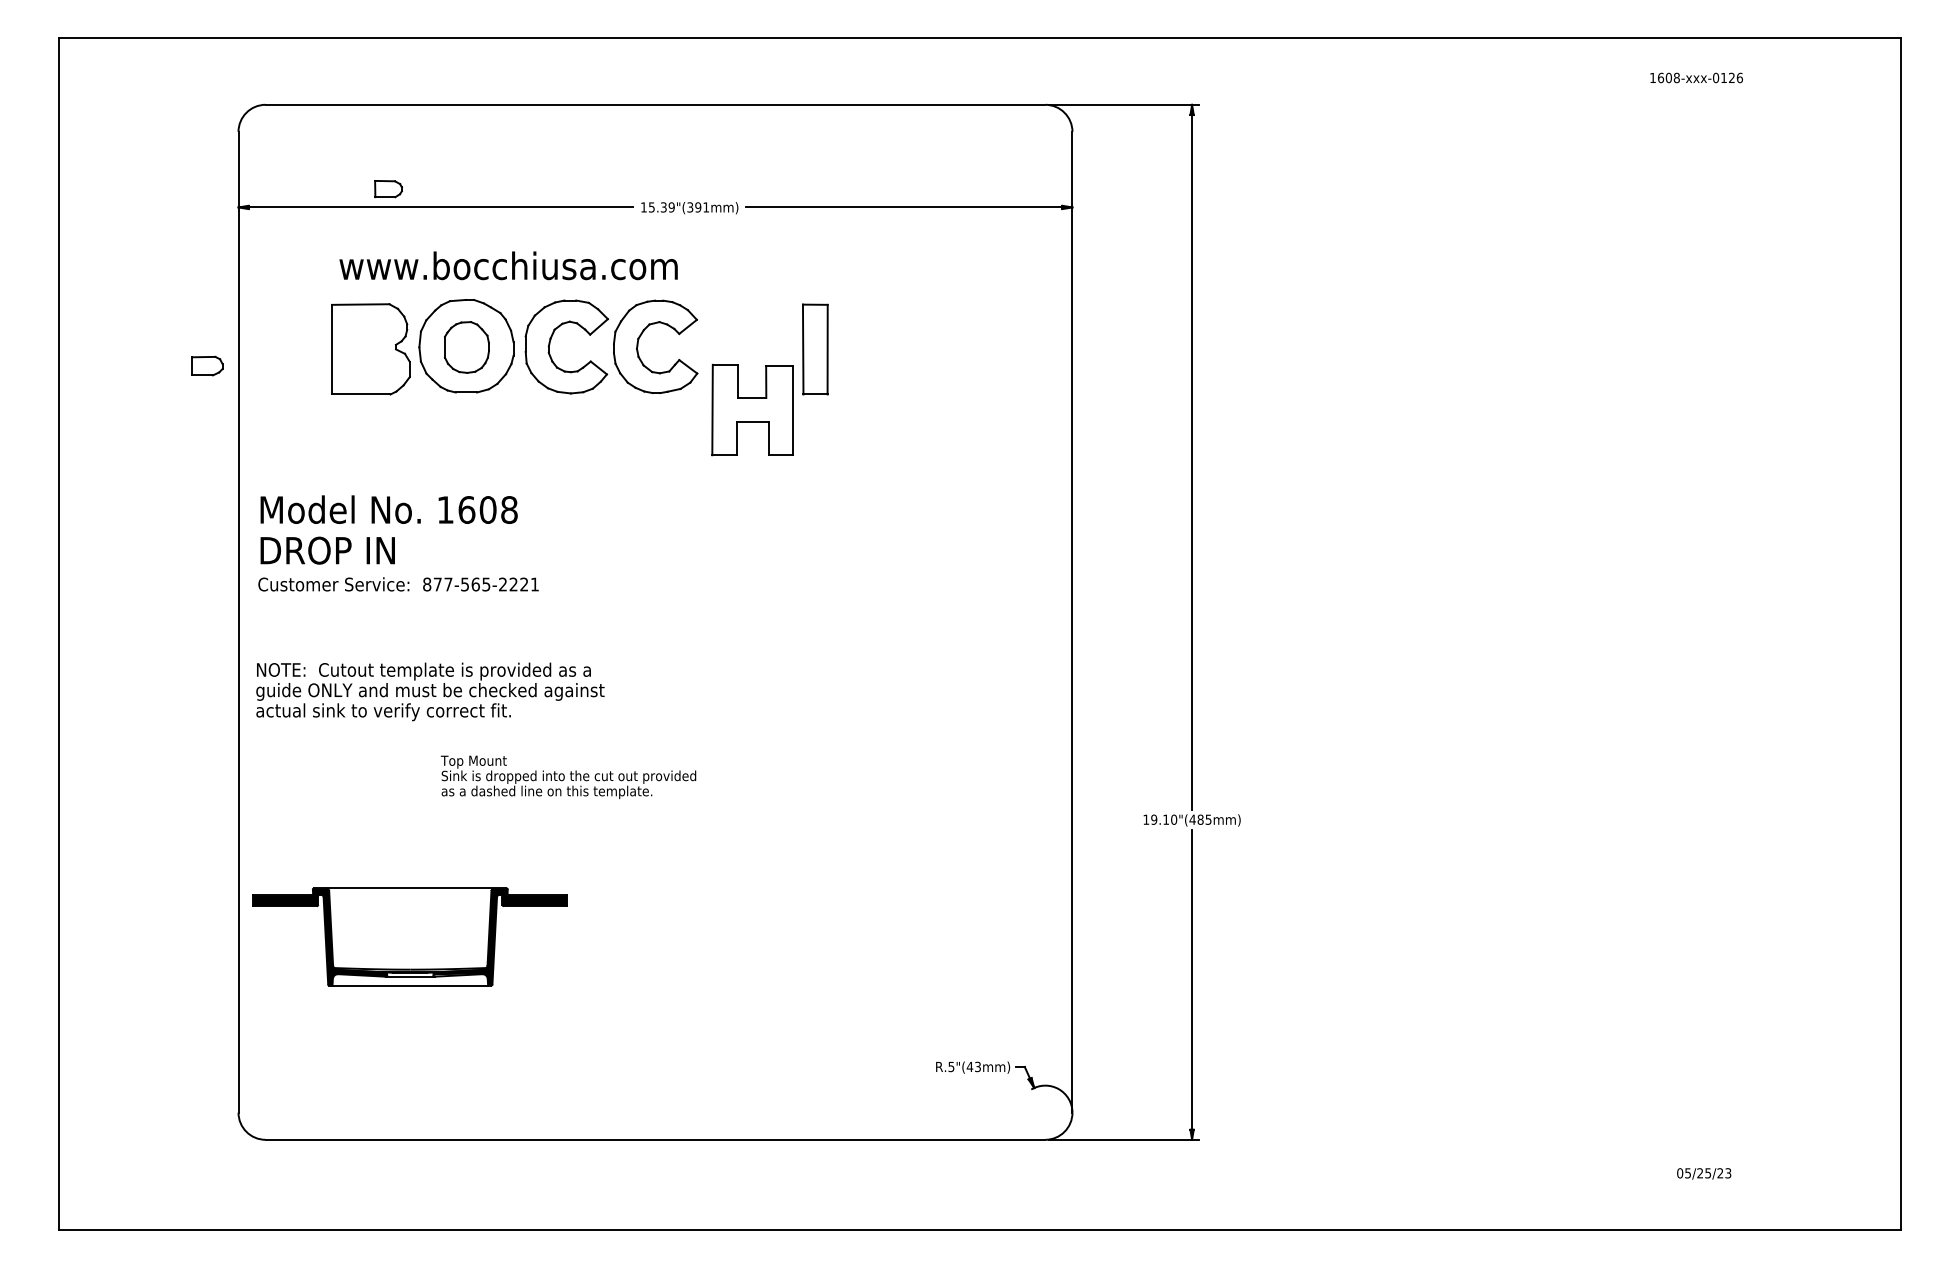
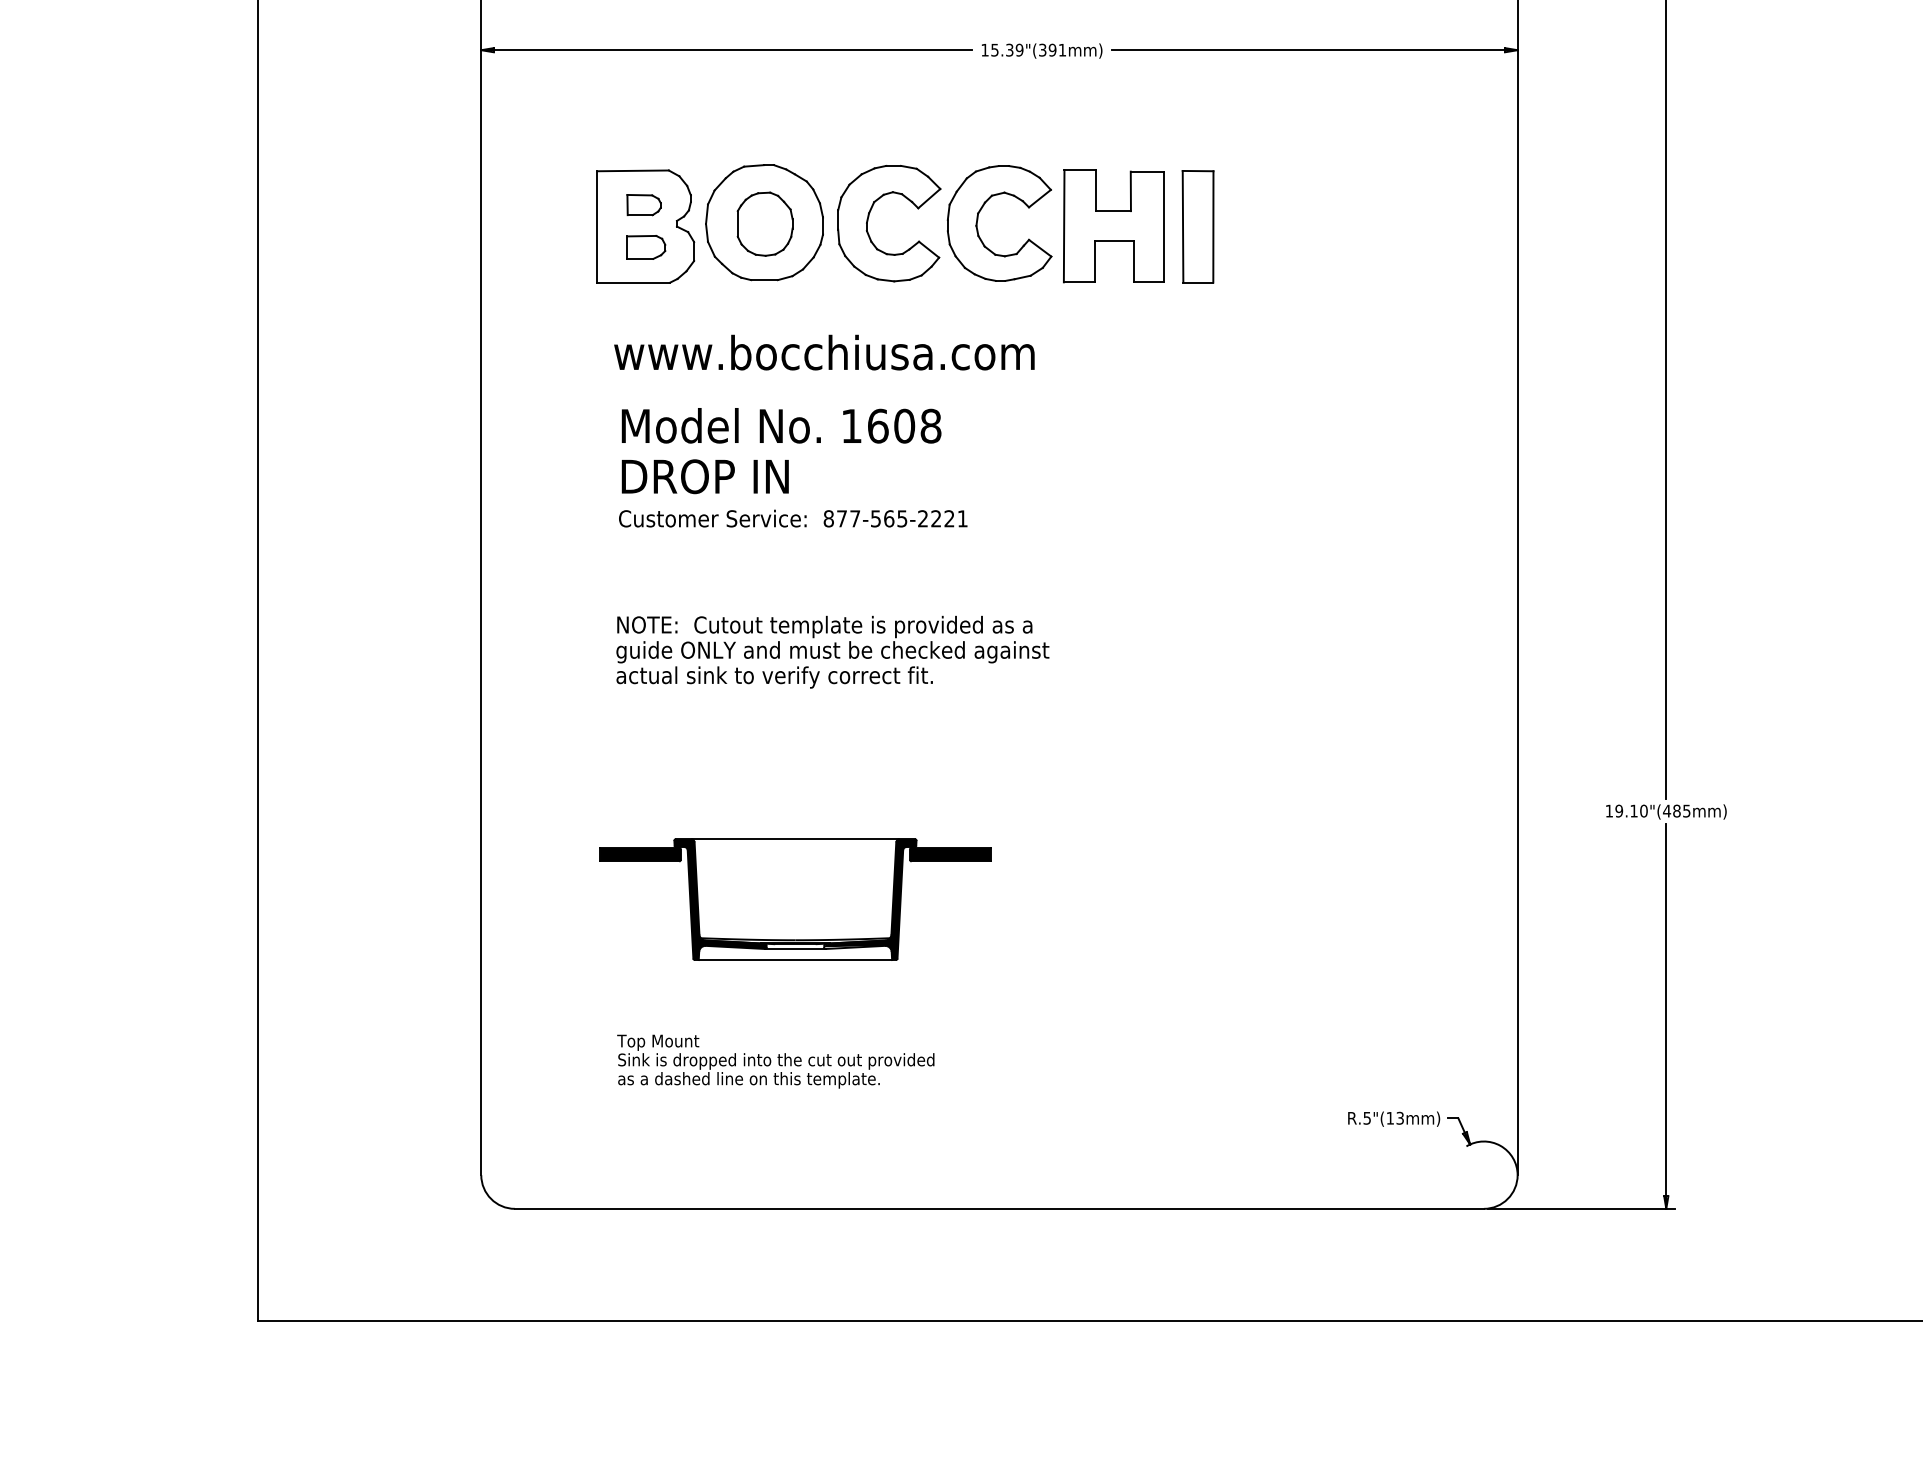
part: (388, 189) -> (644, 205), moved
text: (508, 265) -> (824, 352), moved
part: (207, 365) -> (646, 246), moved
part: (752, 409) -> (1113, 225), moved
text: (398, 543) -> (793, 467), moved
text: (430, 691) -> (832, 651), moved
text: (568, 777) -> (775, 1061), moved
part: (409, 936) -> (794, 899), moved
text: (969, 1066) -> (1389, 1117), R.5"(43mm) -> R.5"(13mm)

